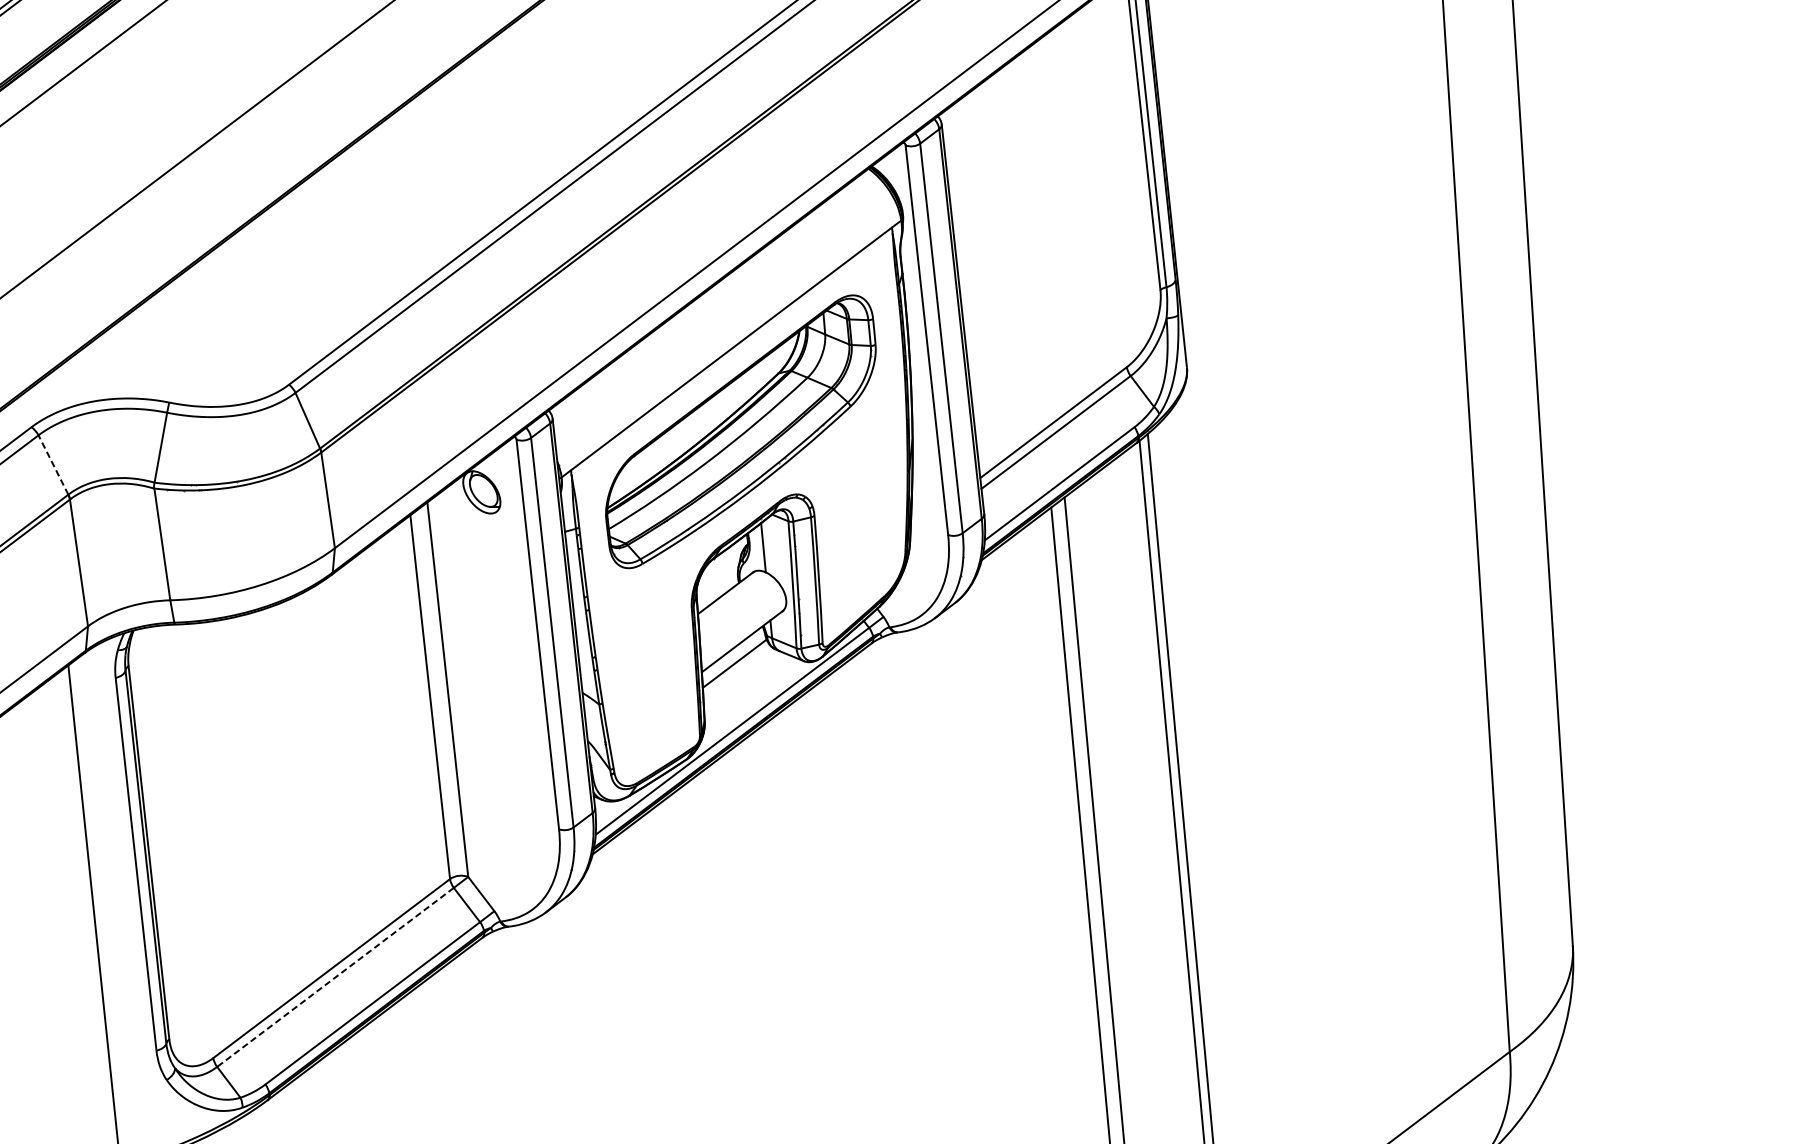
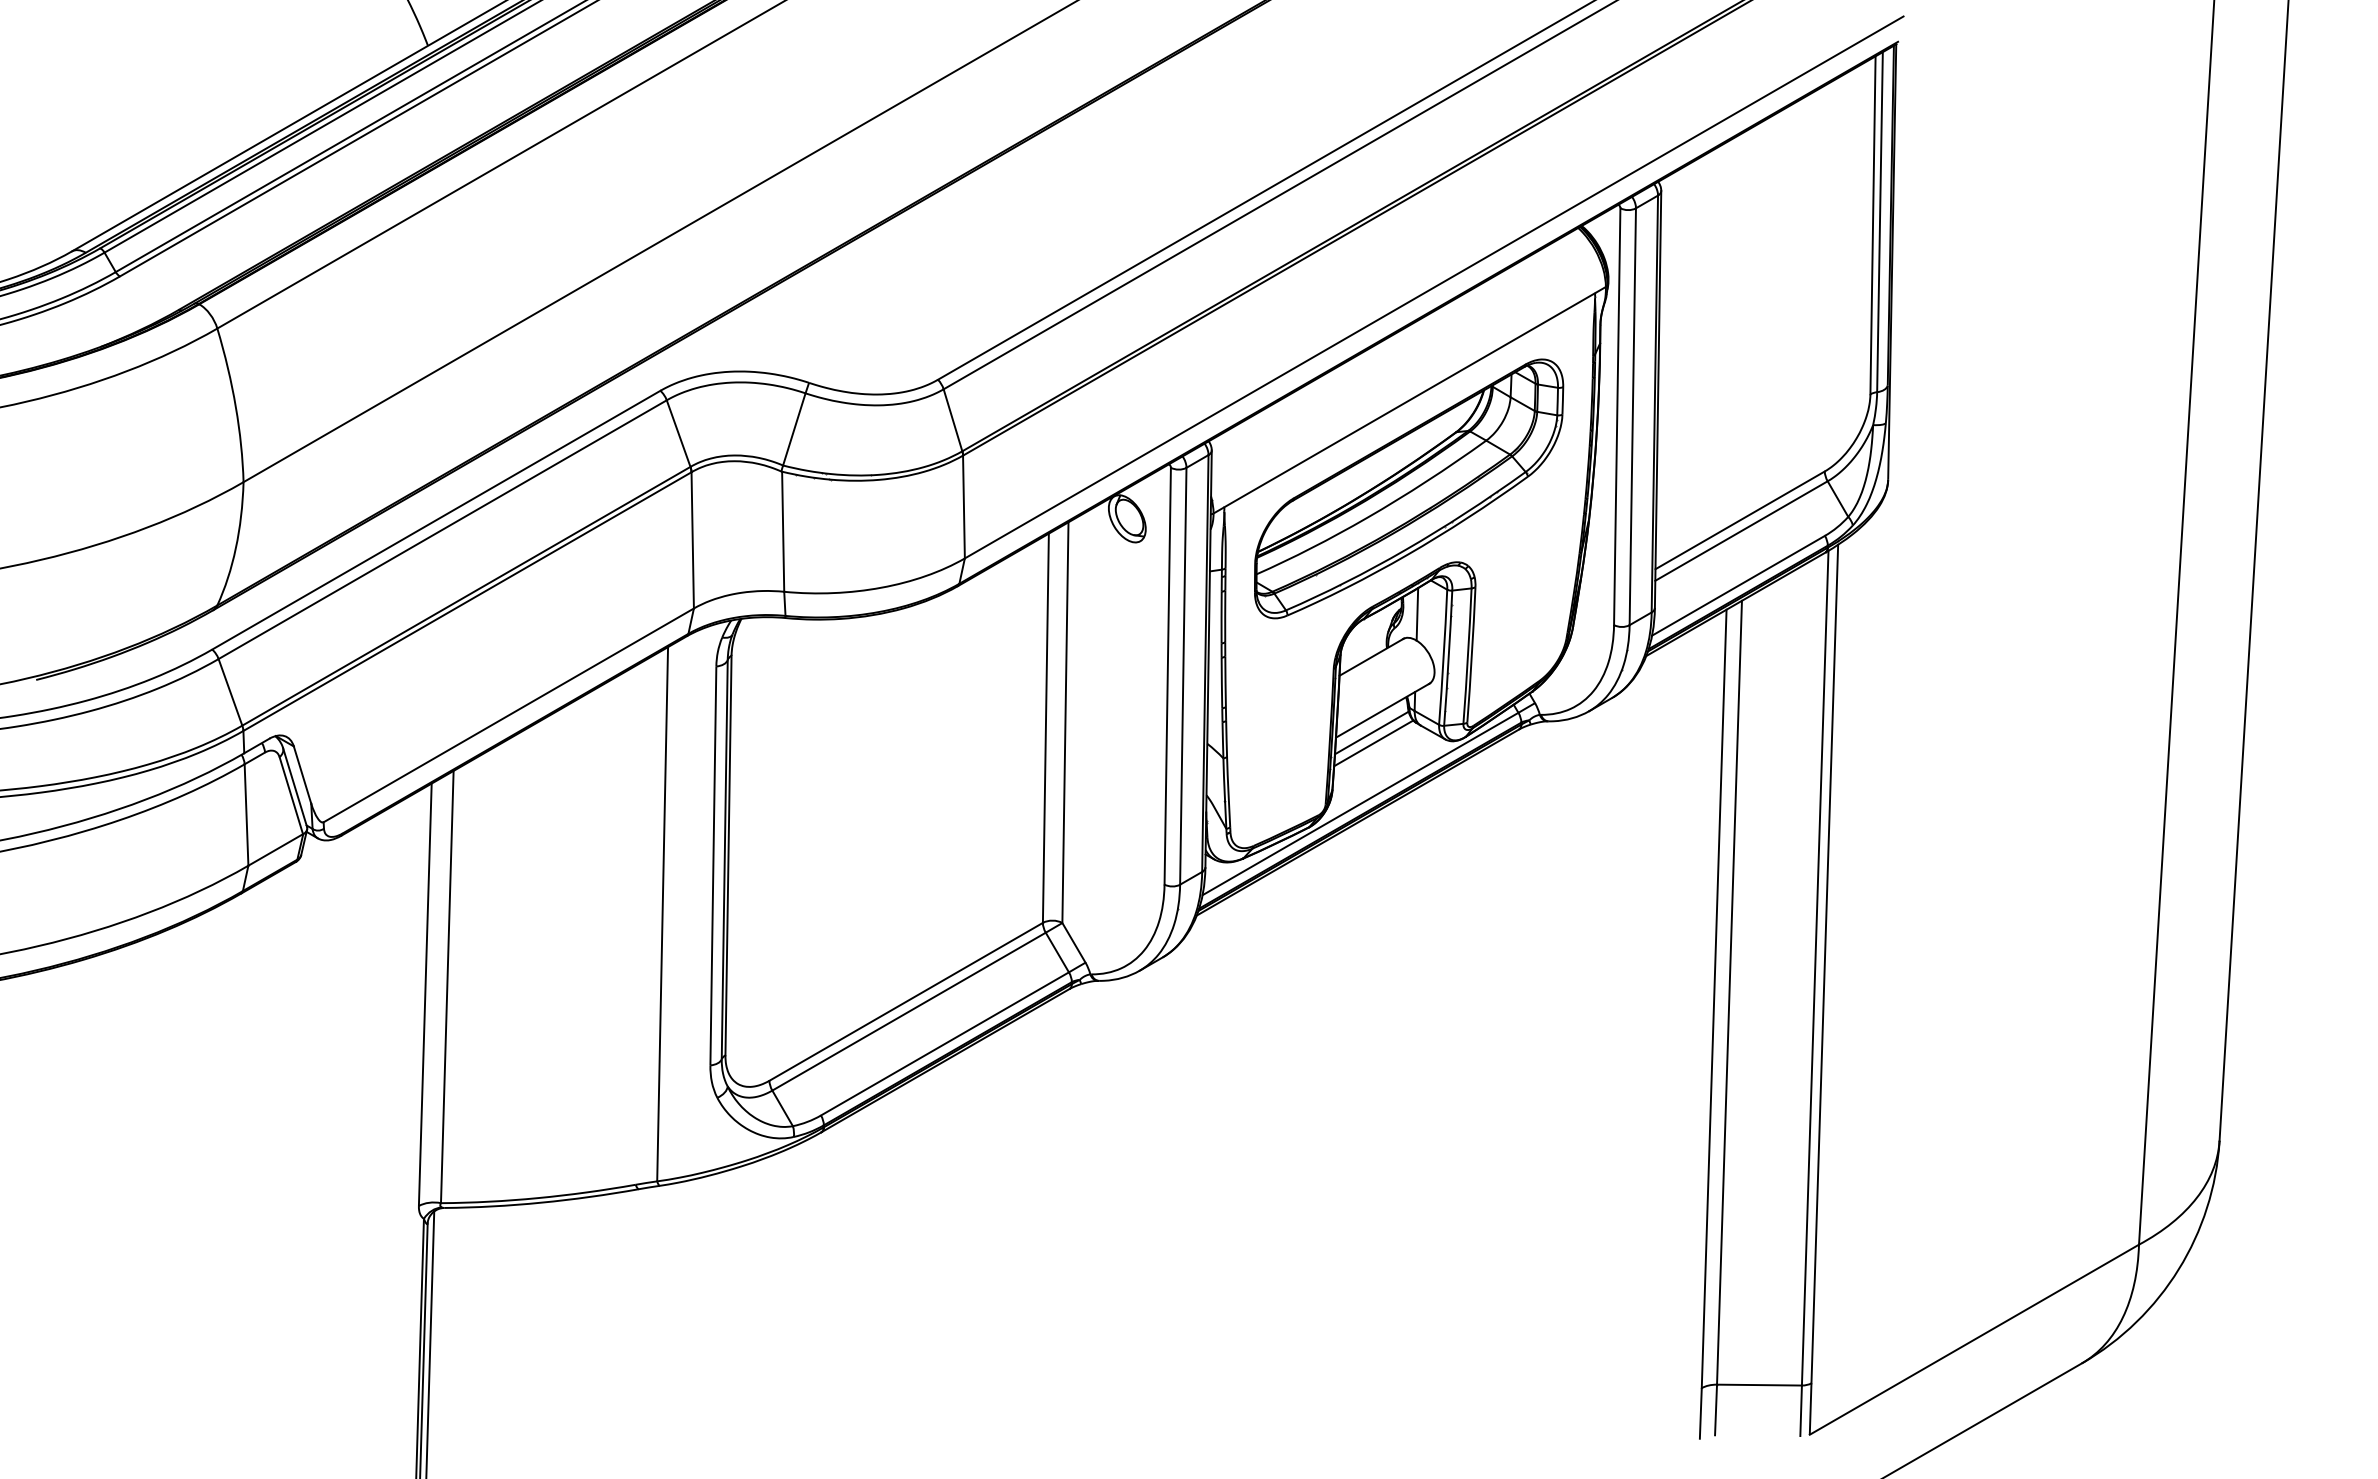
line: (53, 464) -> (678, 433), dashed -> solid
line: (737, 673) -> (1373, 743), added
line: (335, 977) -> (909, 1011), dashed -> solid

